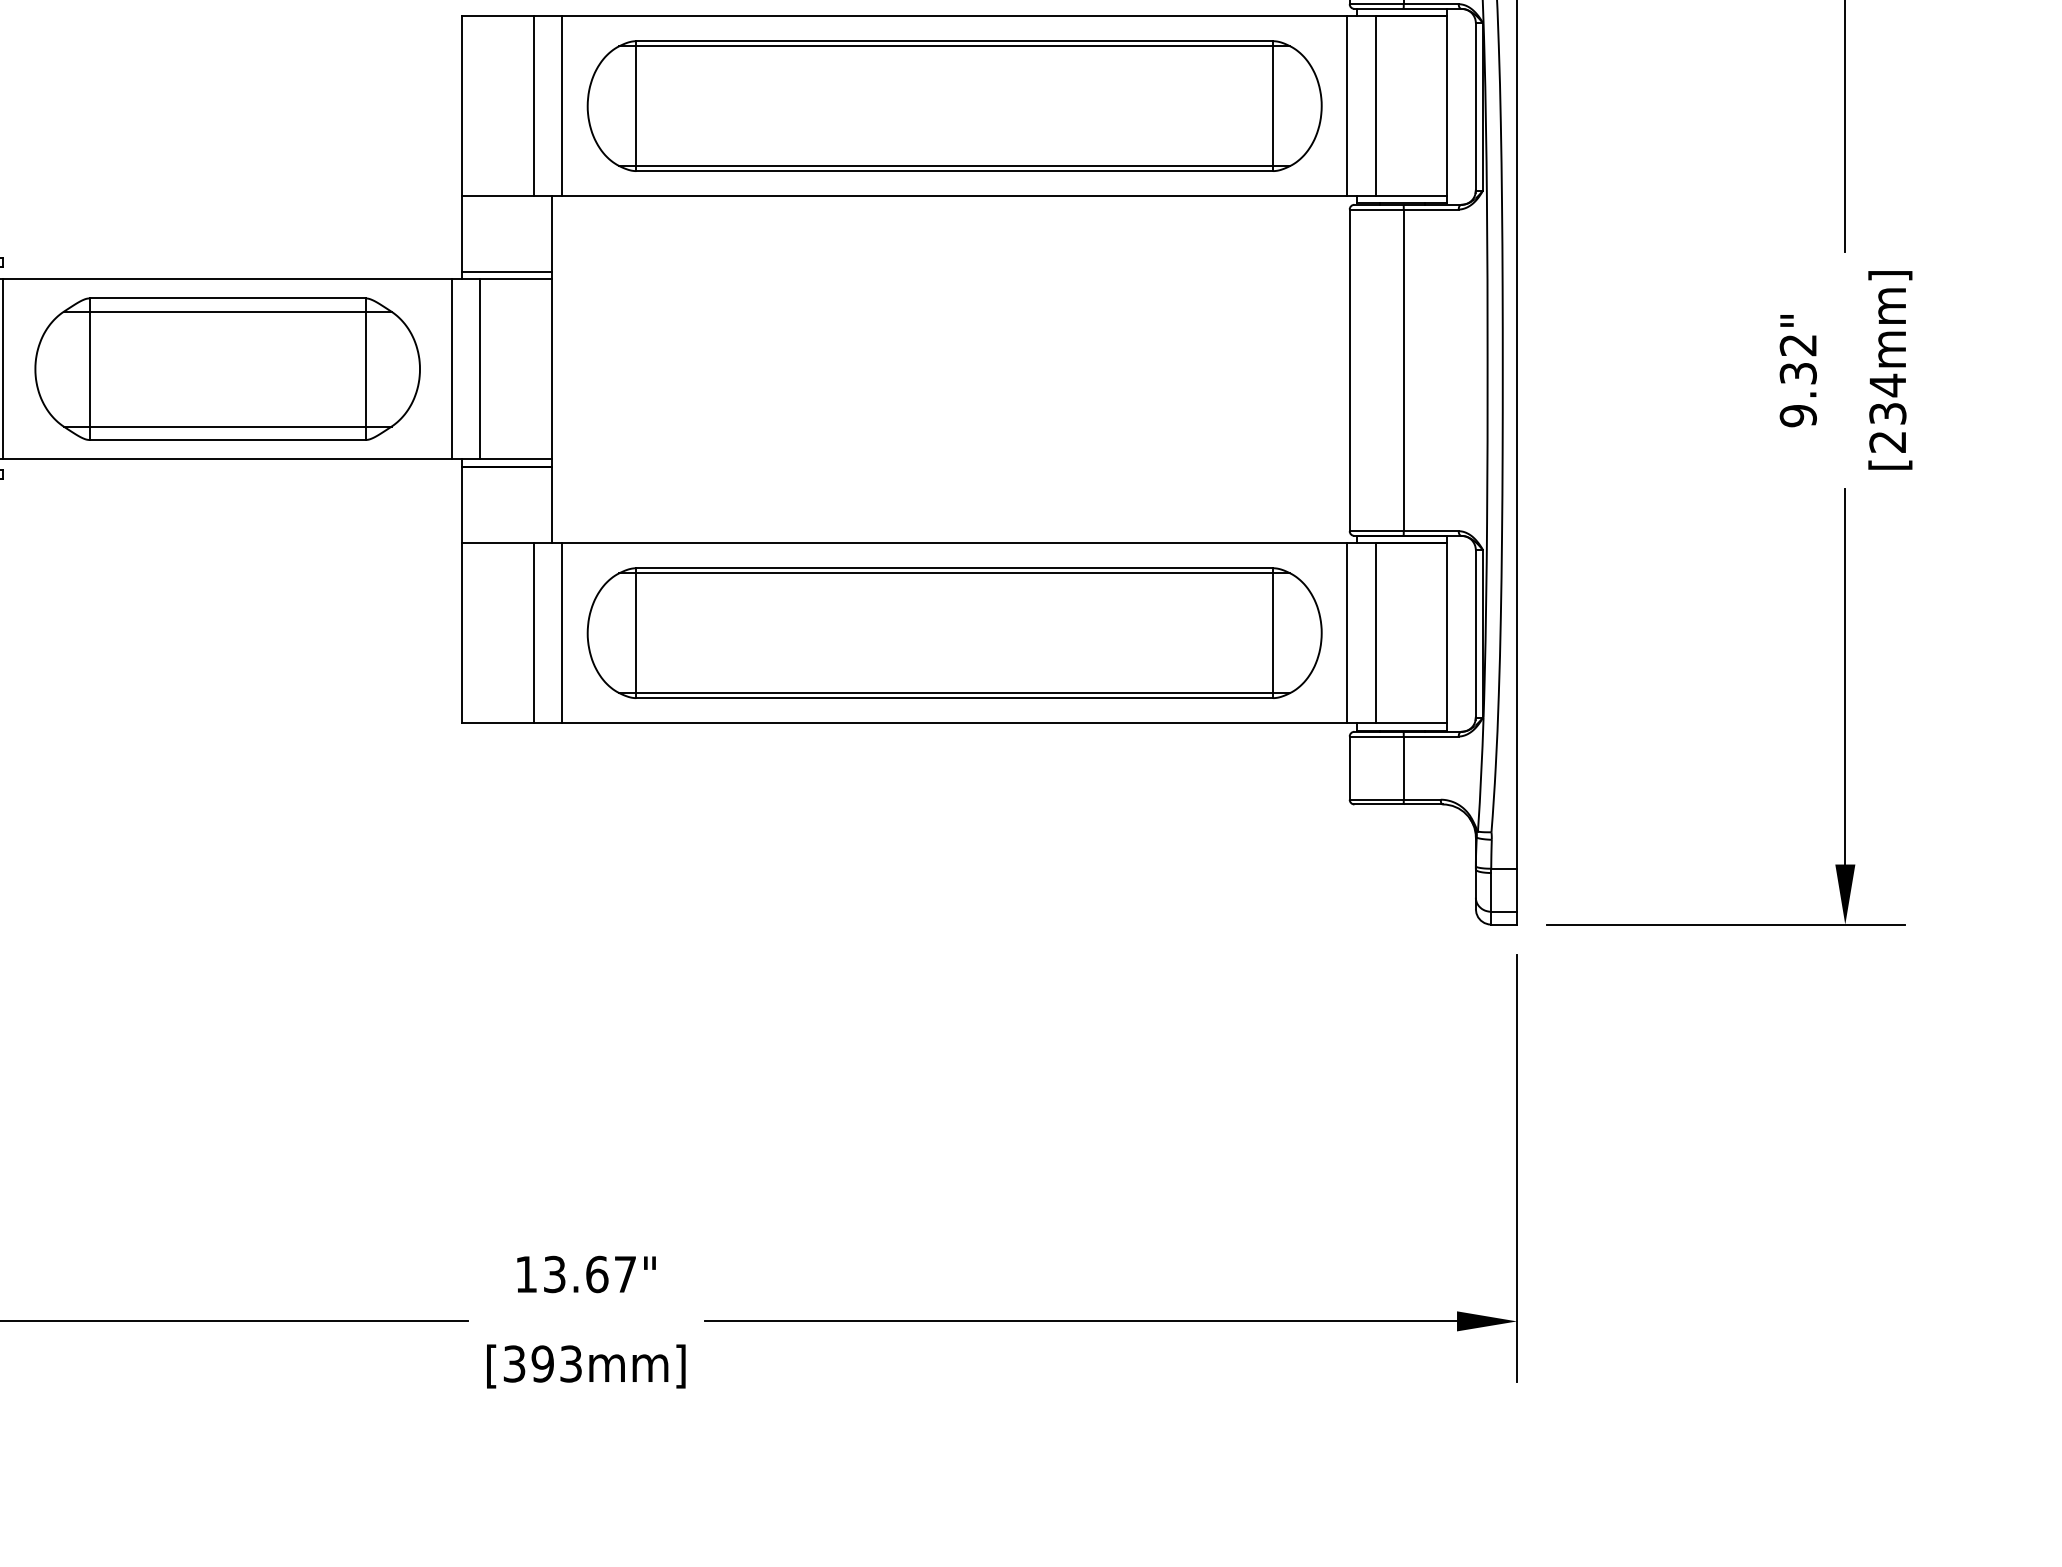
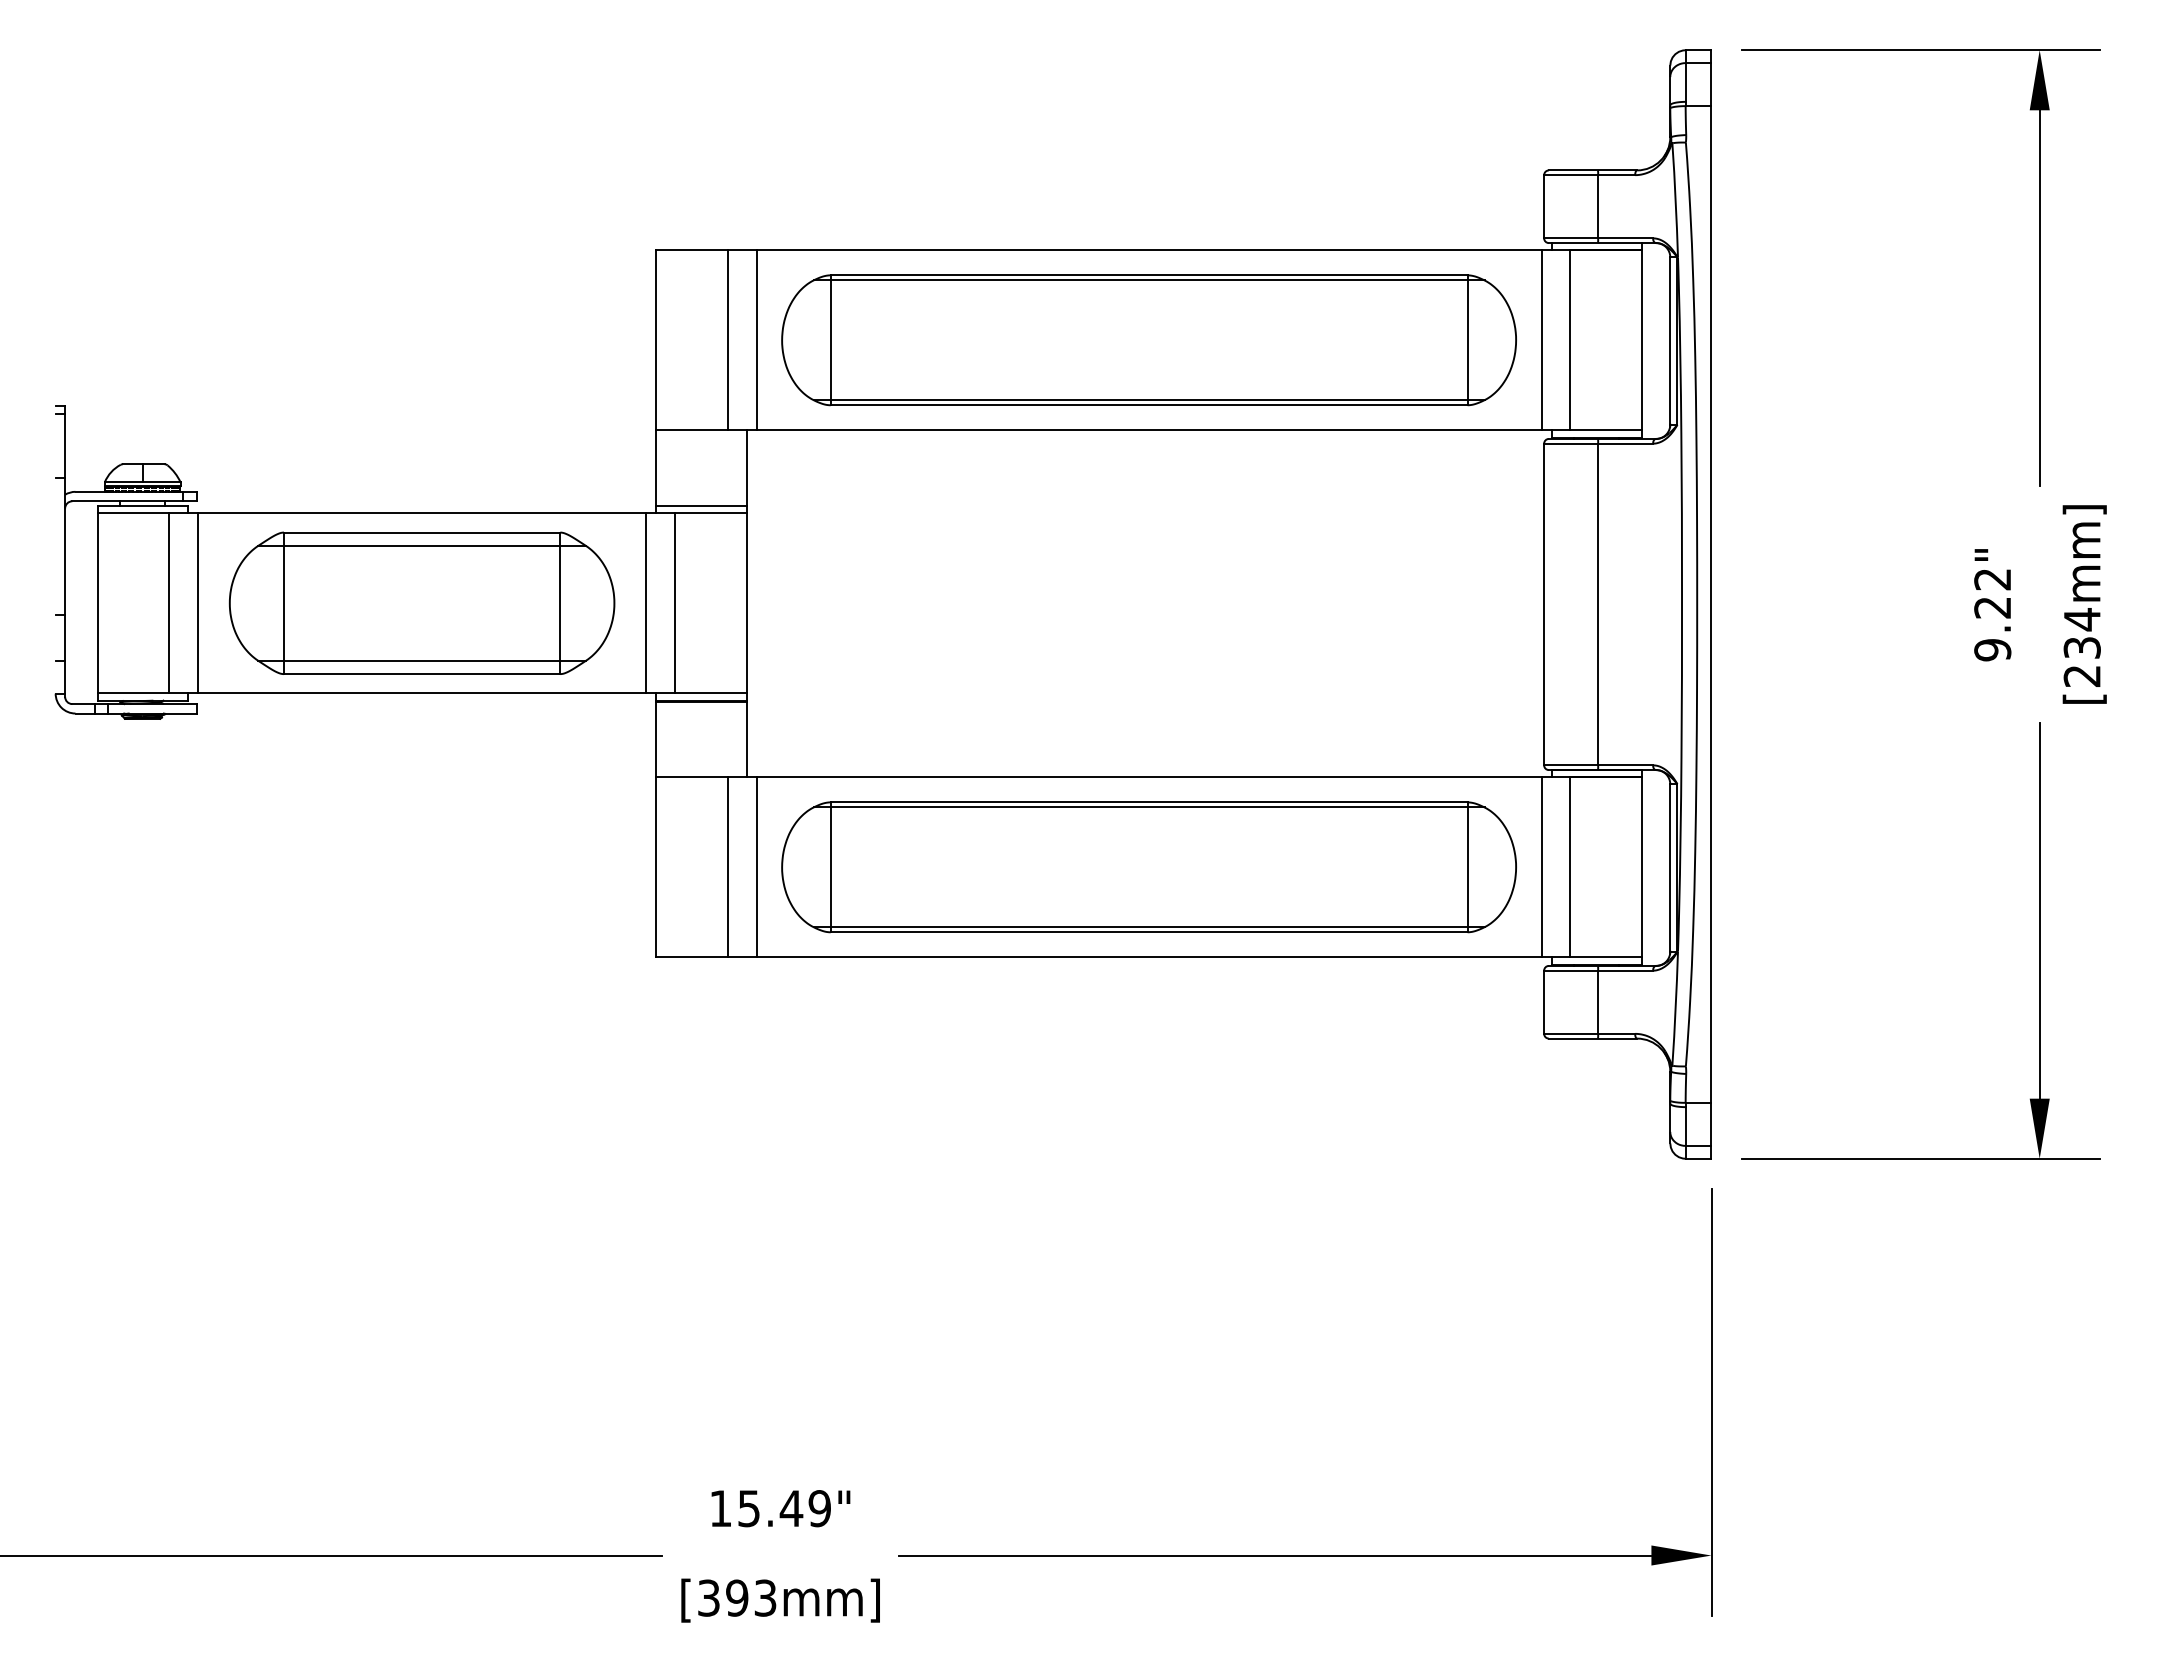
text: (1798, 373) -> (1992, 607), 9.32" -> 9.22"
text: (590, 1274) -> (784, 1508), 13.67" -> 15.49"

